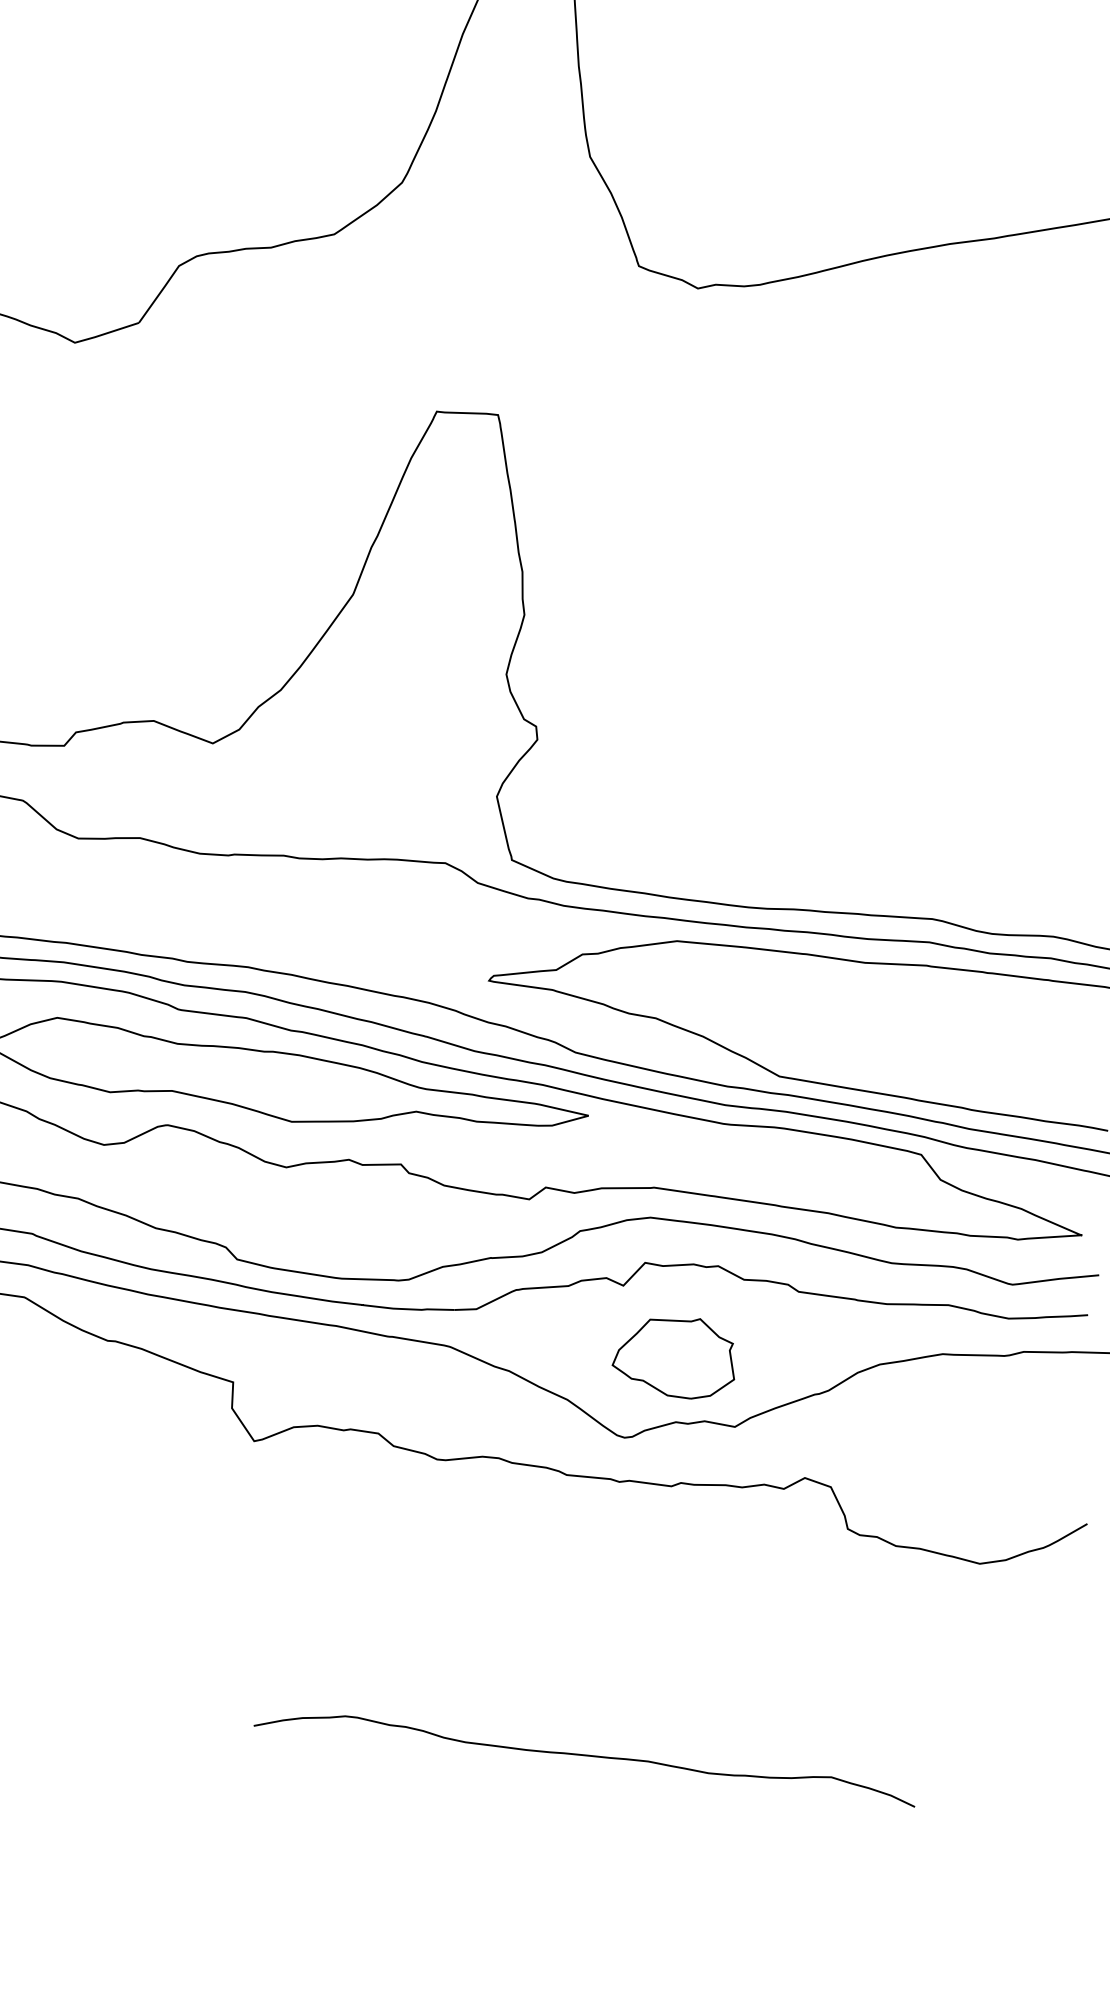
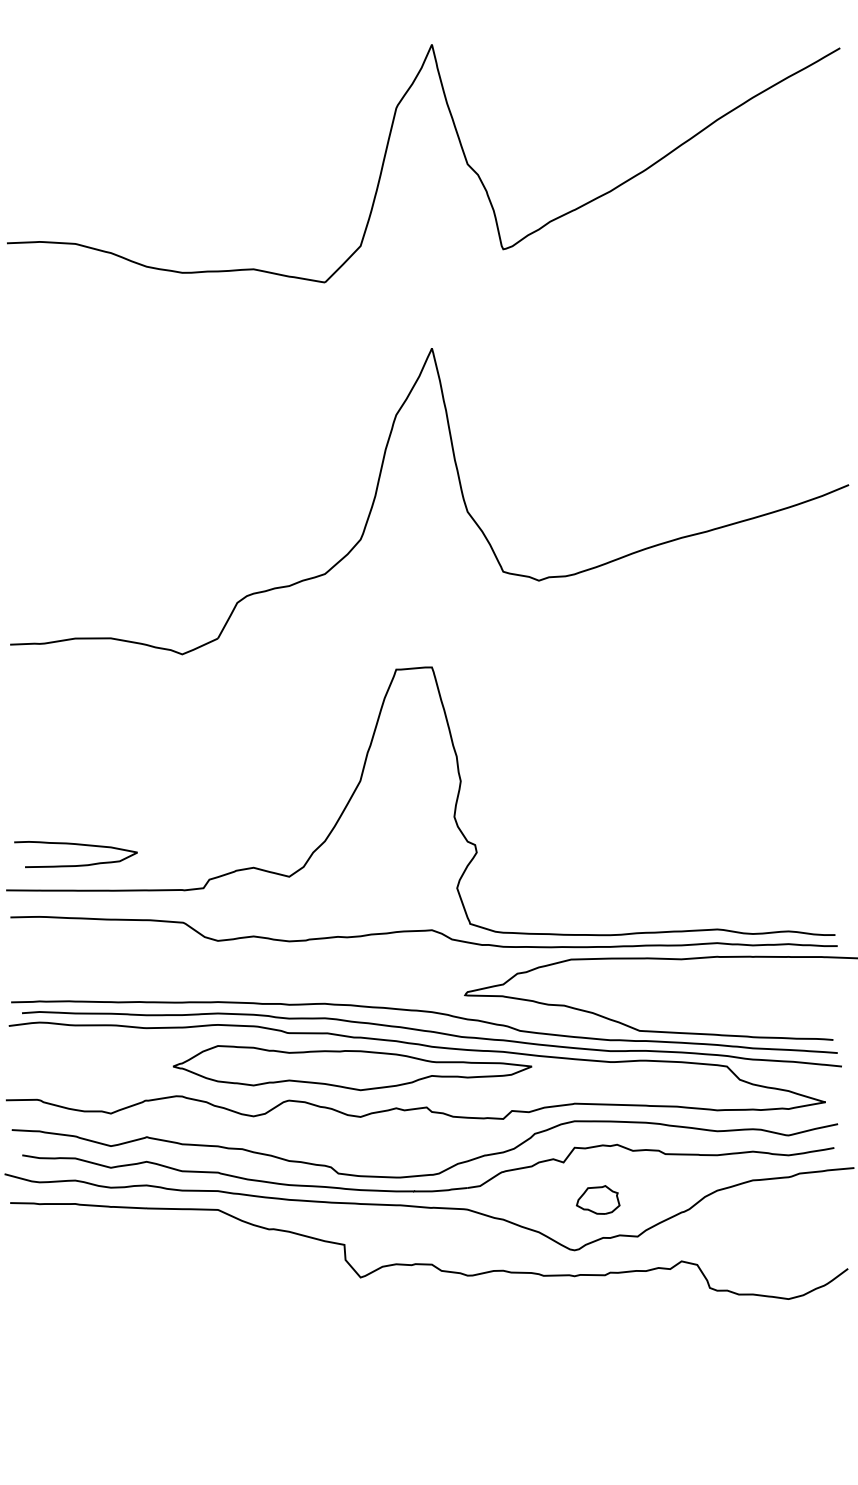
part: (673, 1355) -> (597, 1199), size x0.6
curve: (585, 1754) -> (573, 1436), removed

